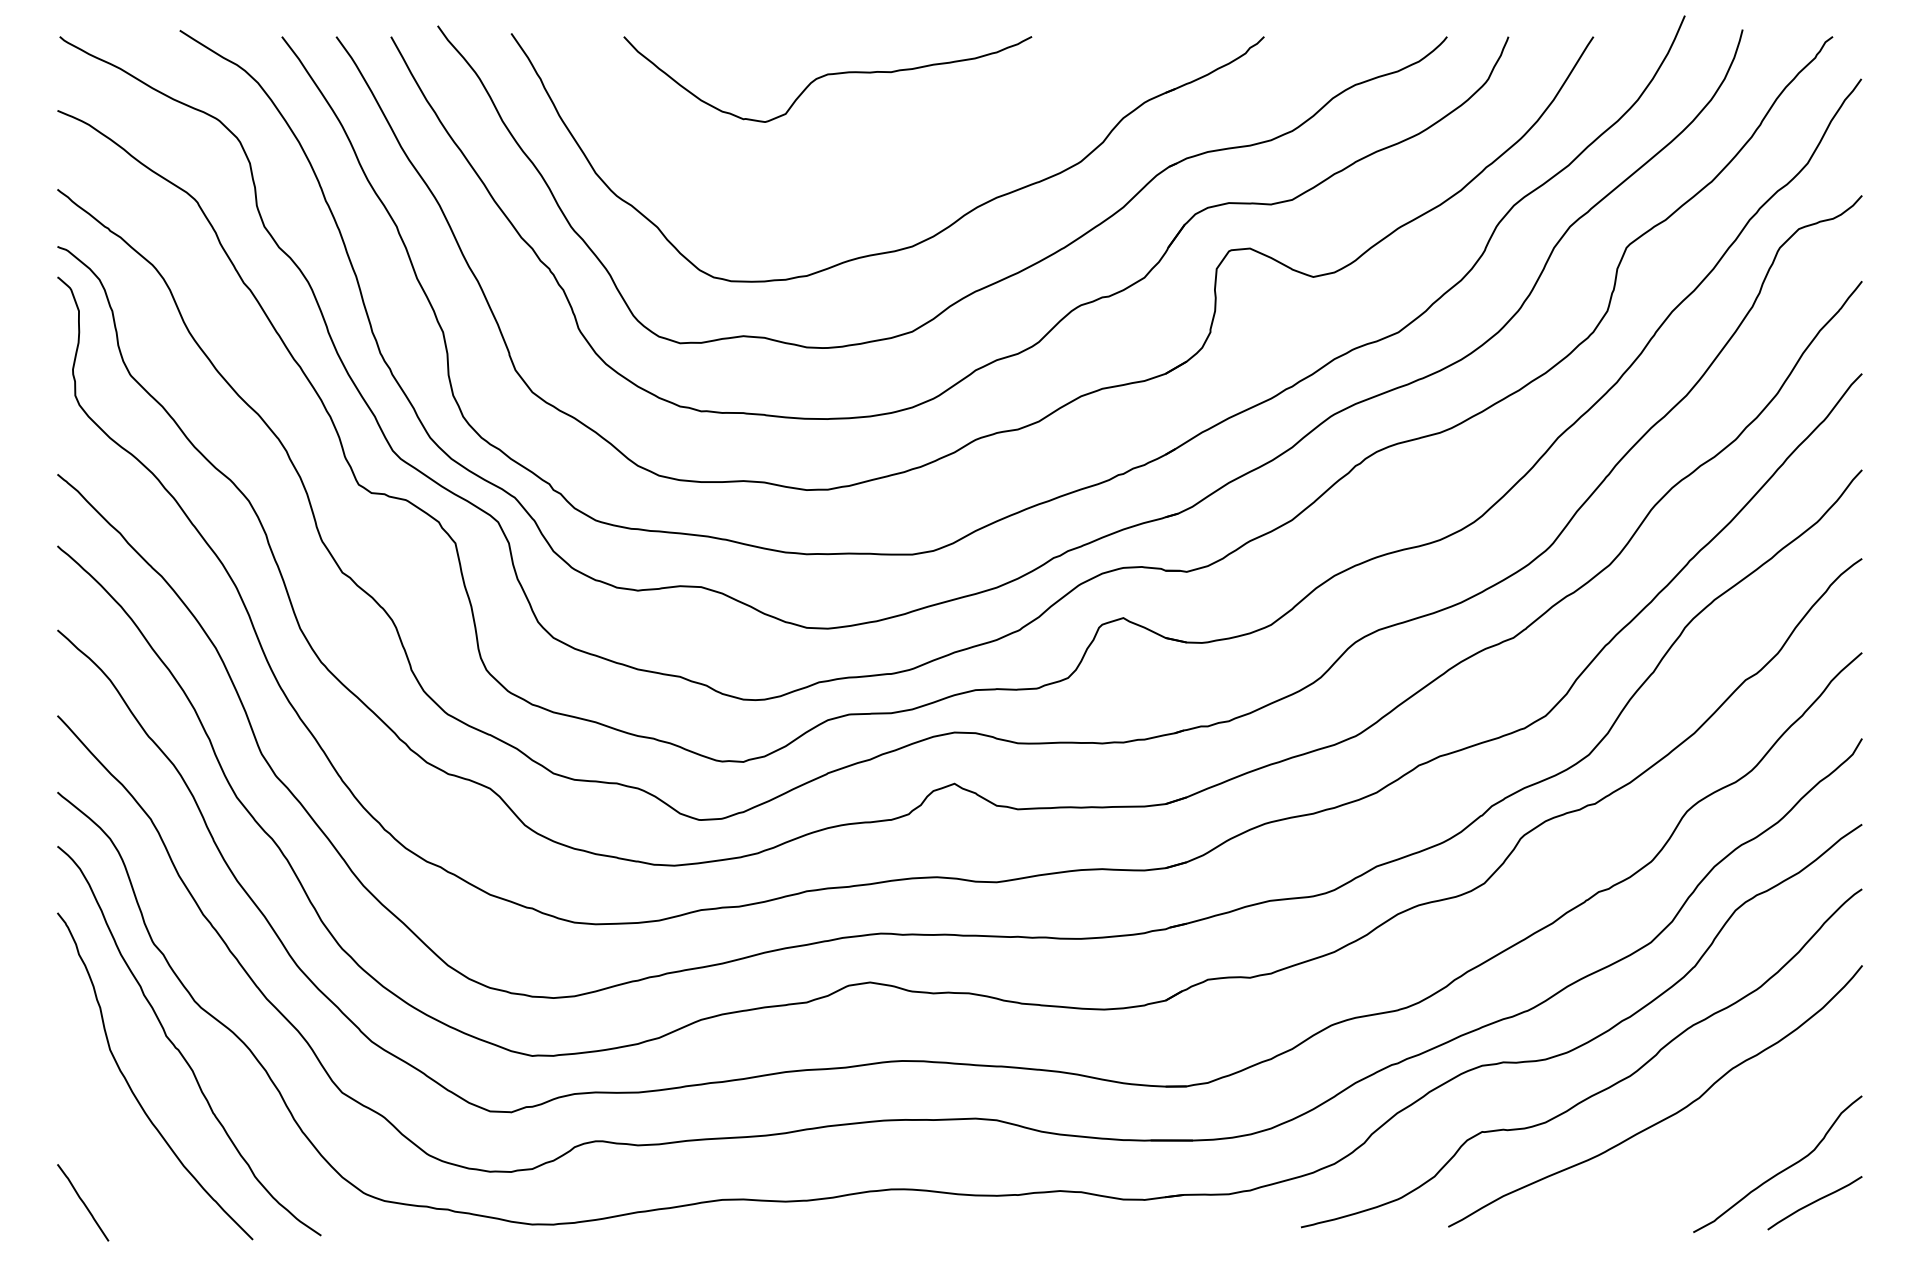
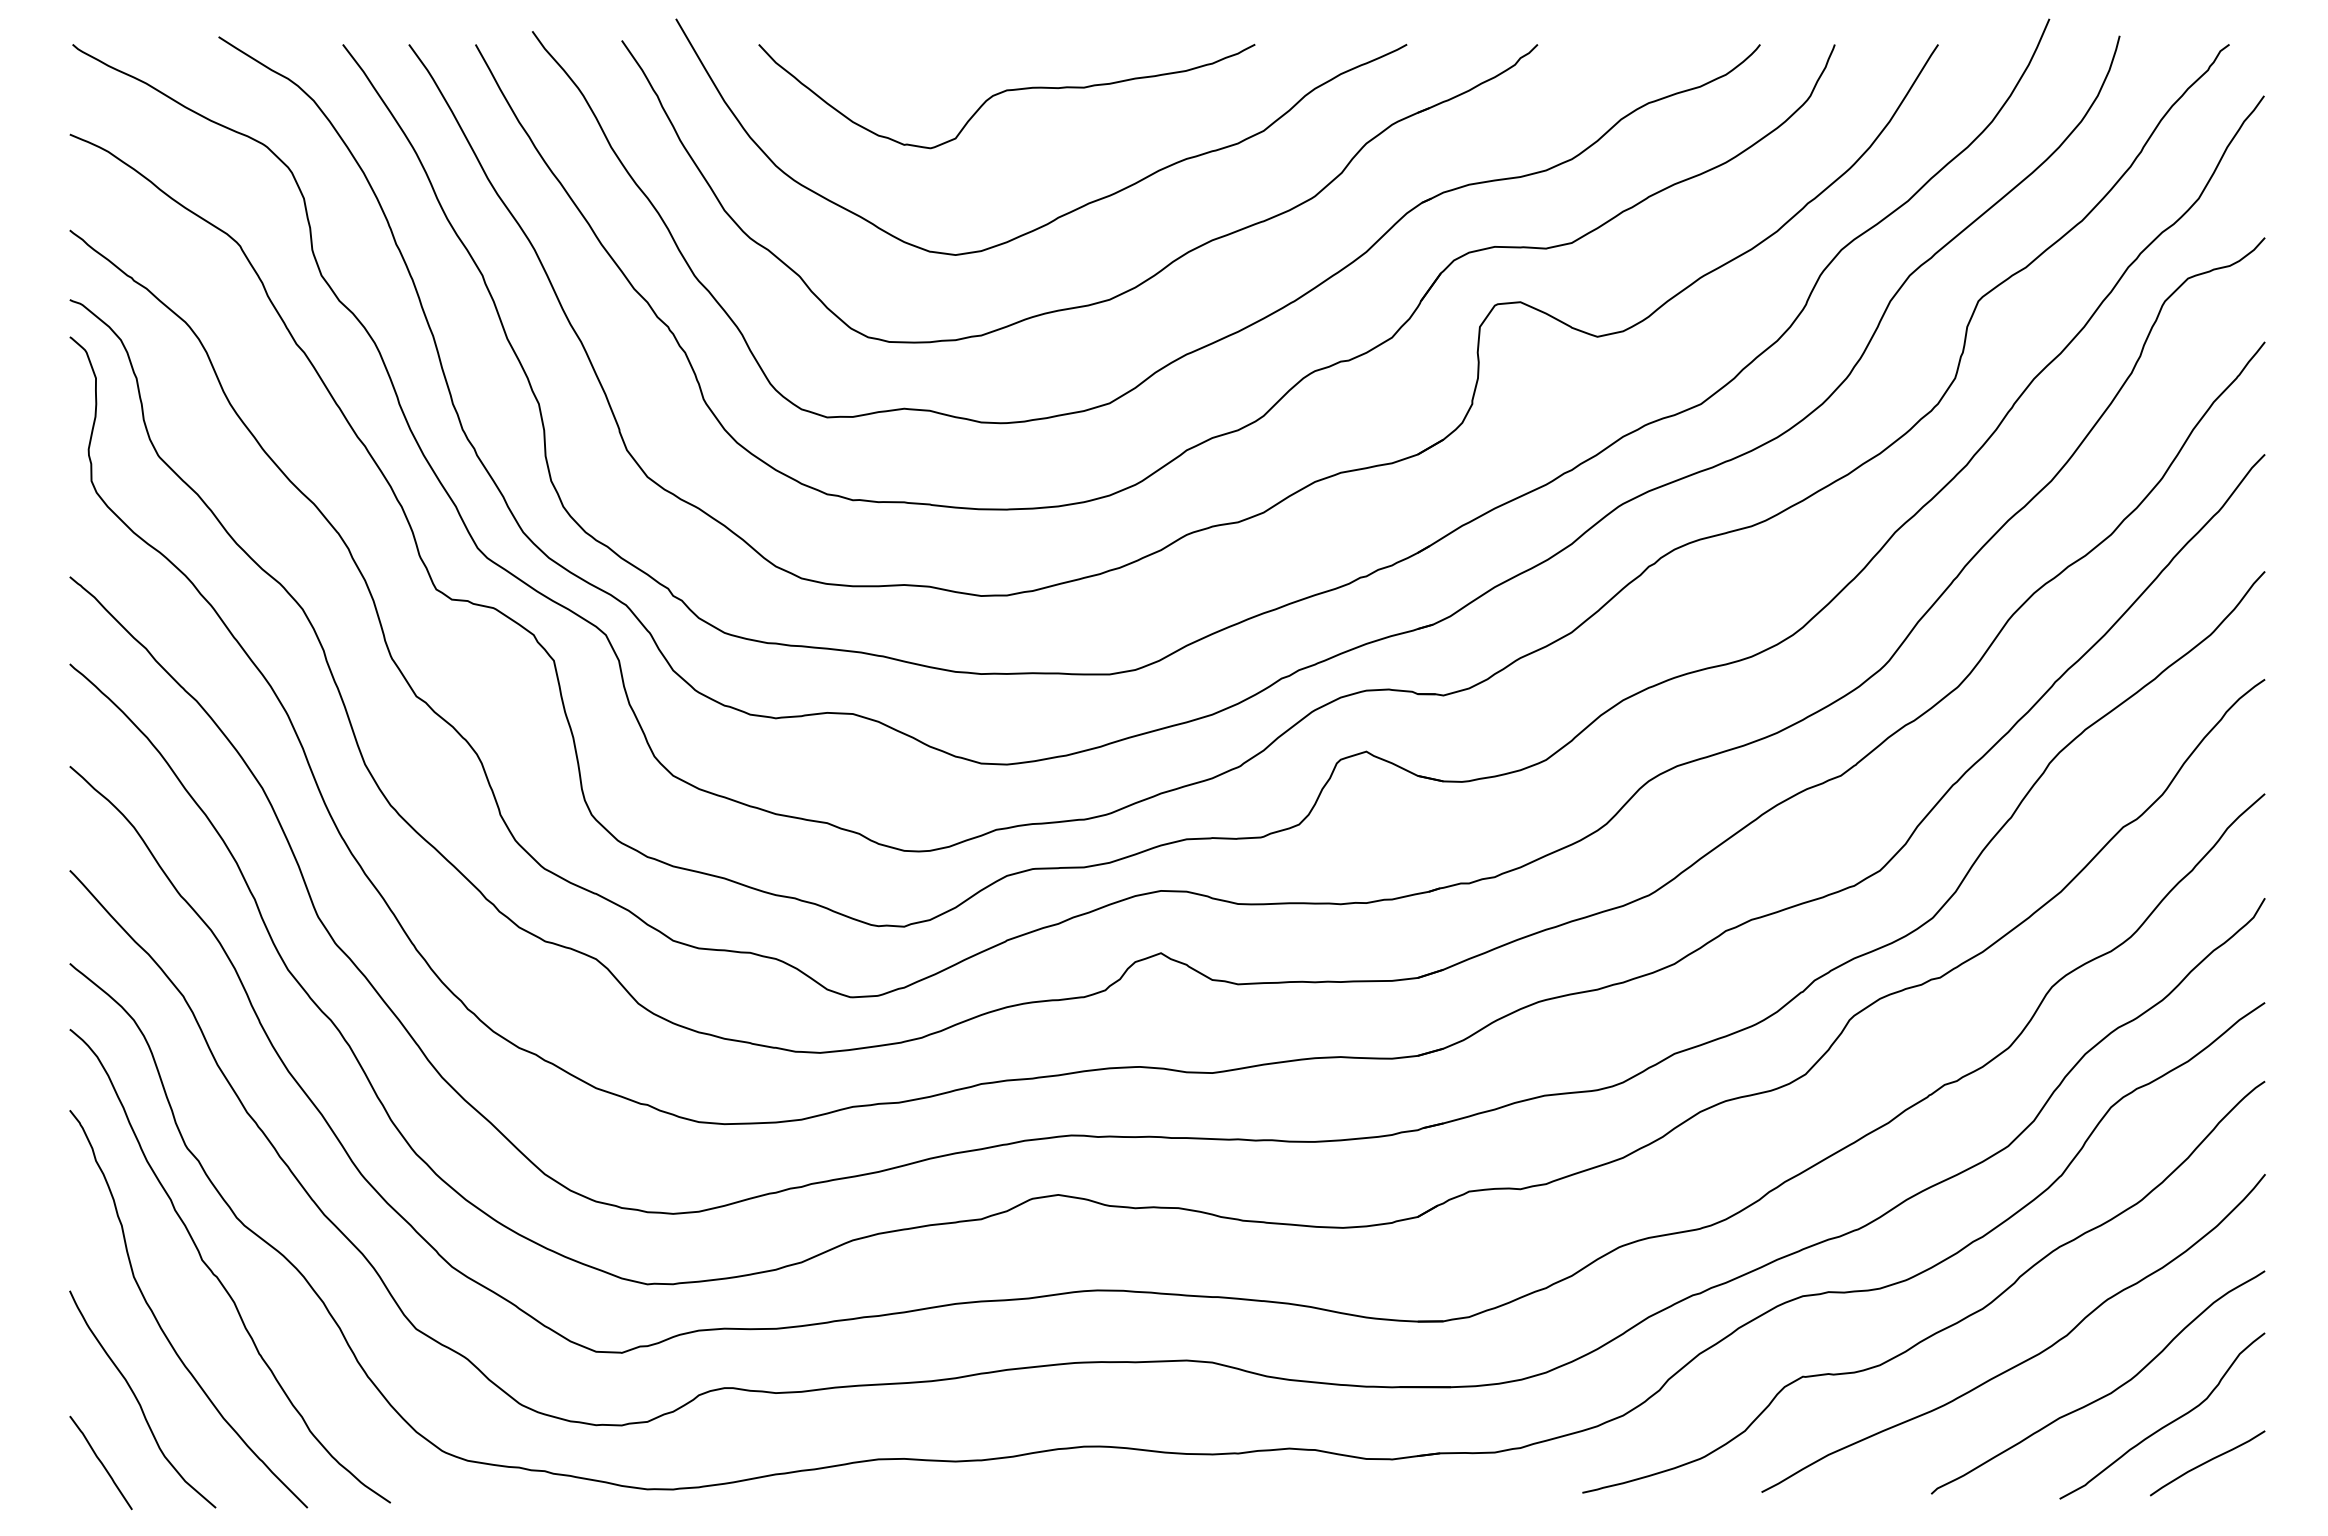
curve: (884, 171) -> (1075, 208), added
curve: (1730, 1147) -> (2104, 1395), added
curve: (114, 1152) -> (139, 1401), added

